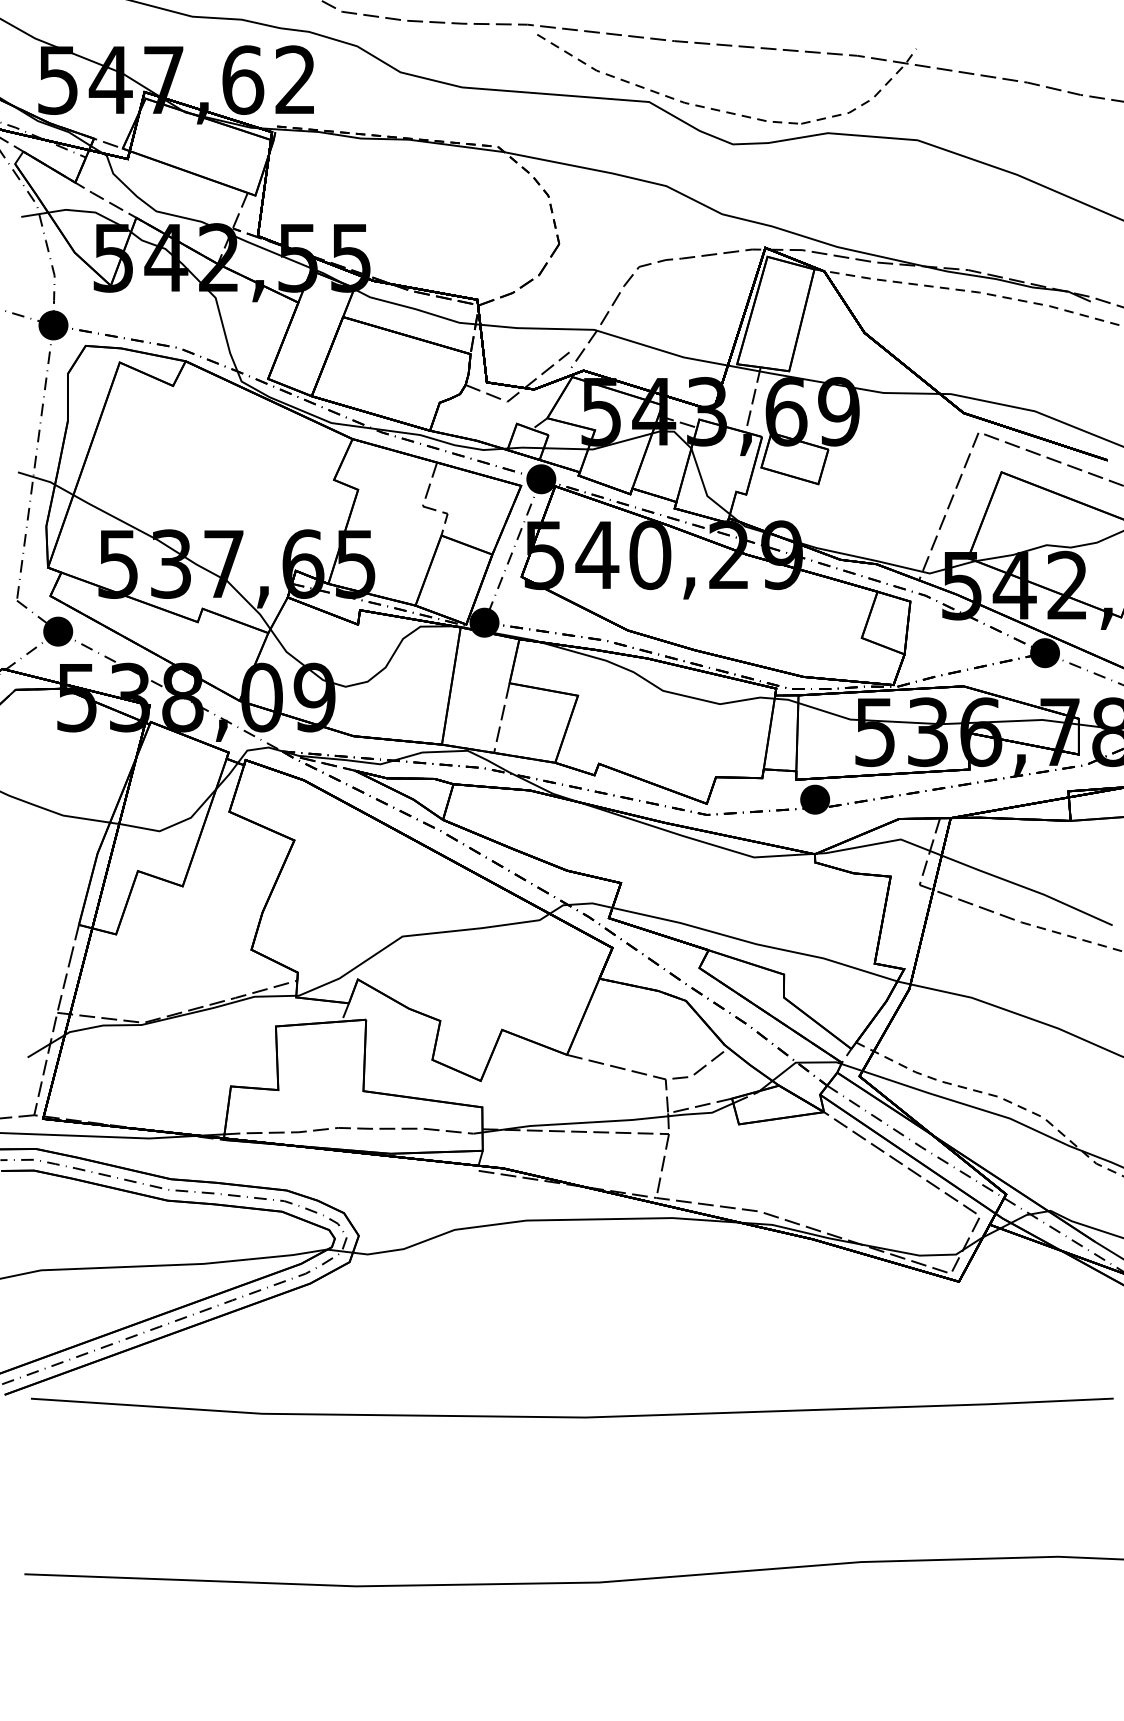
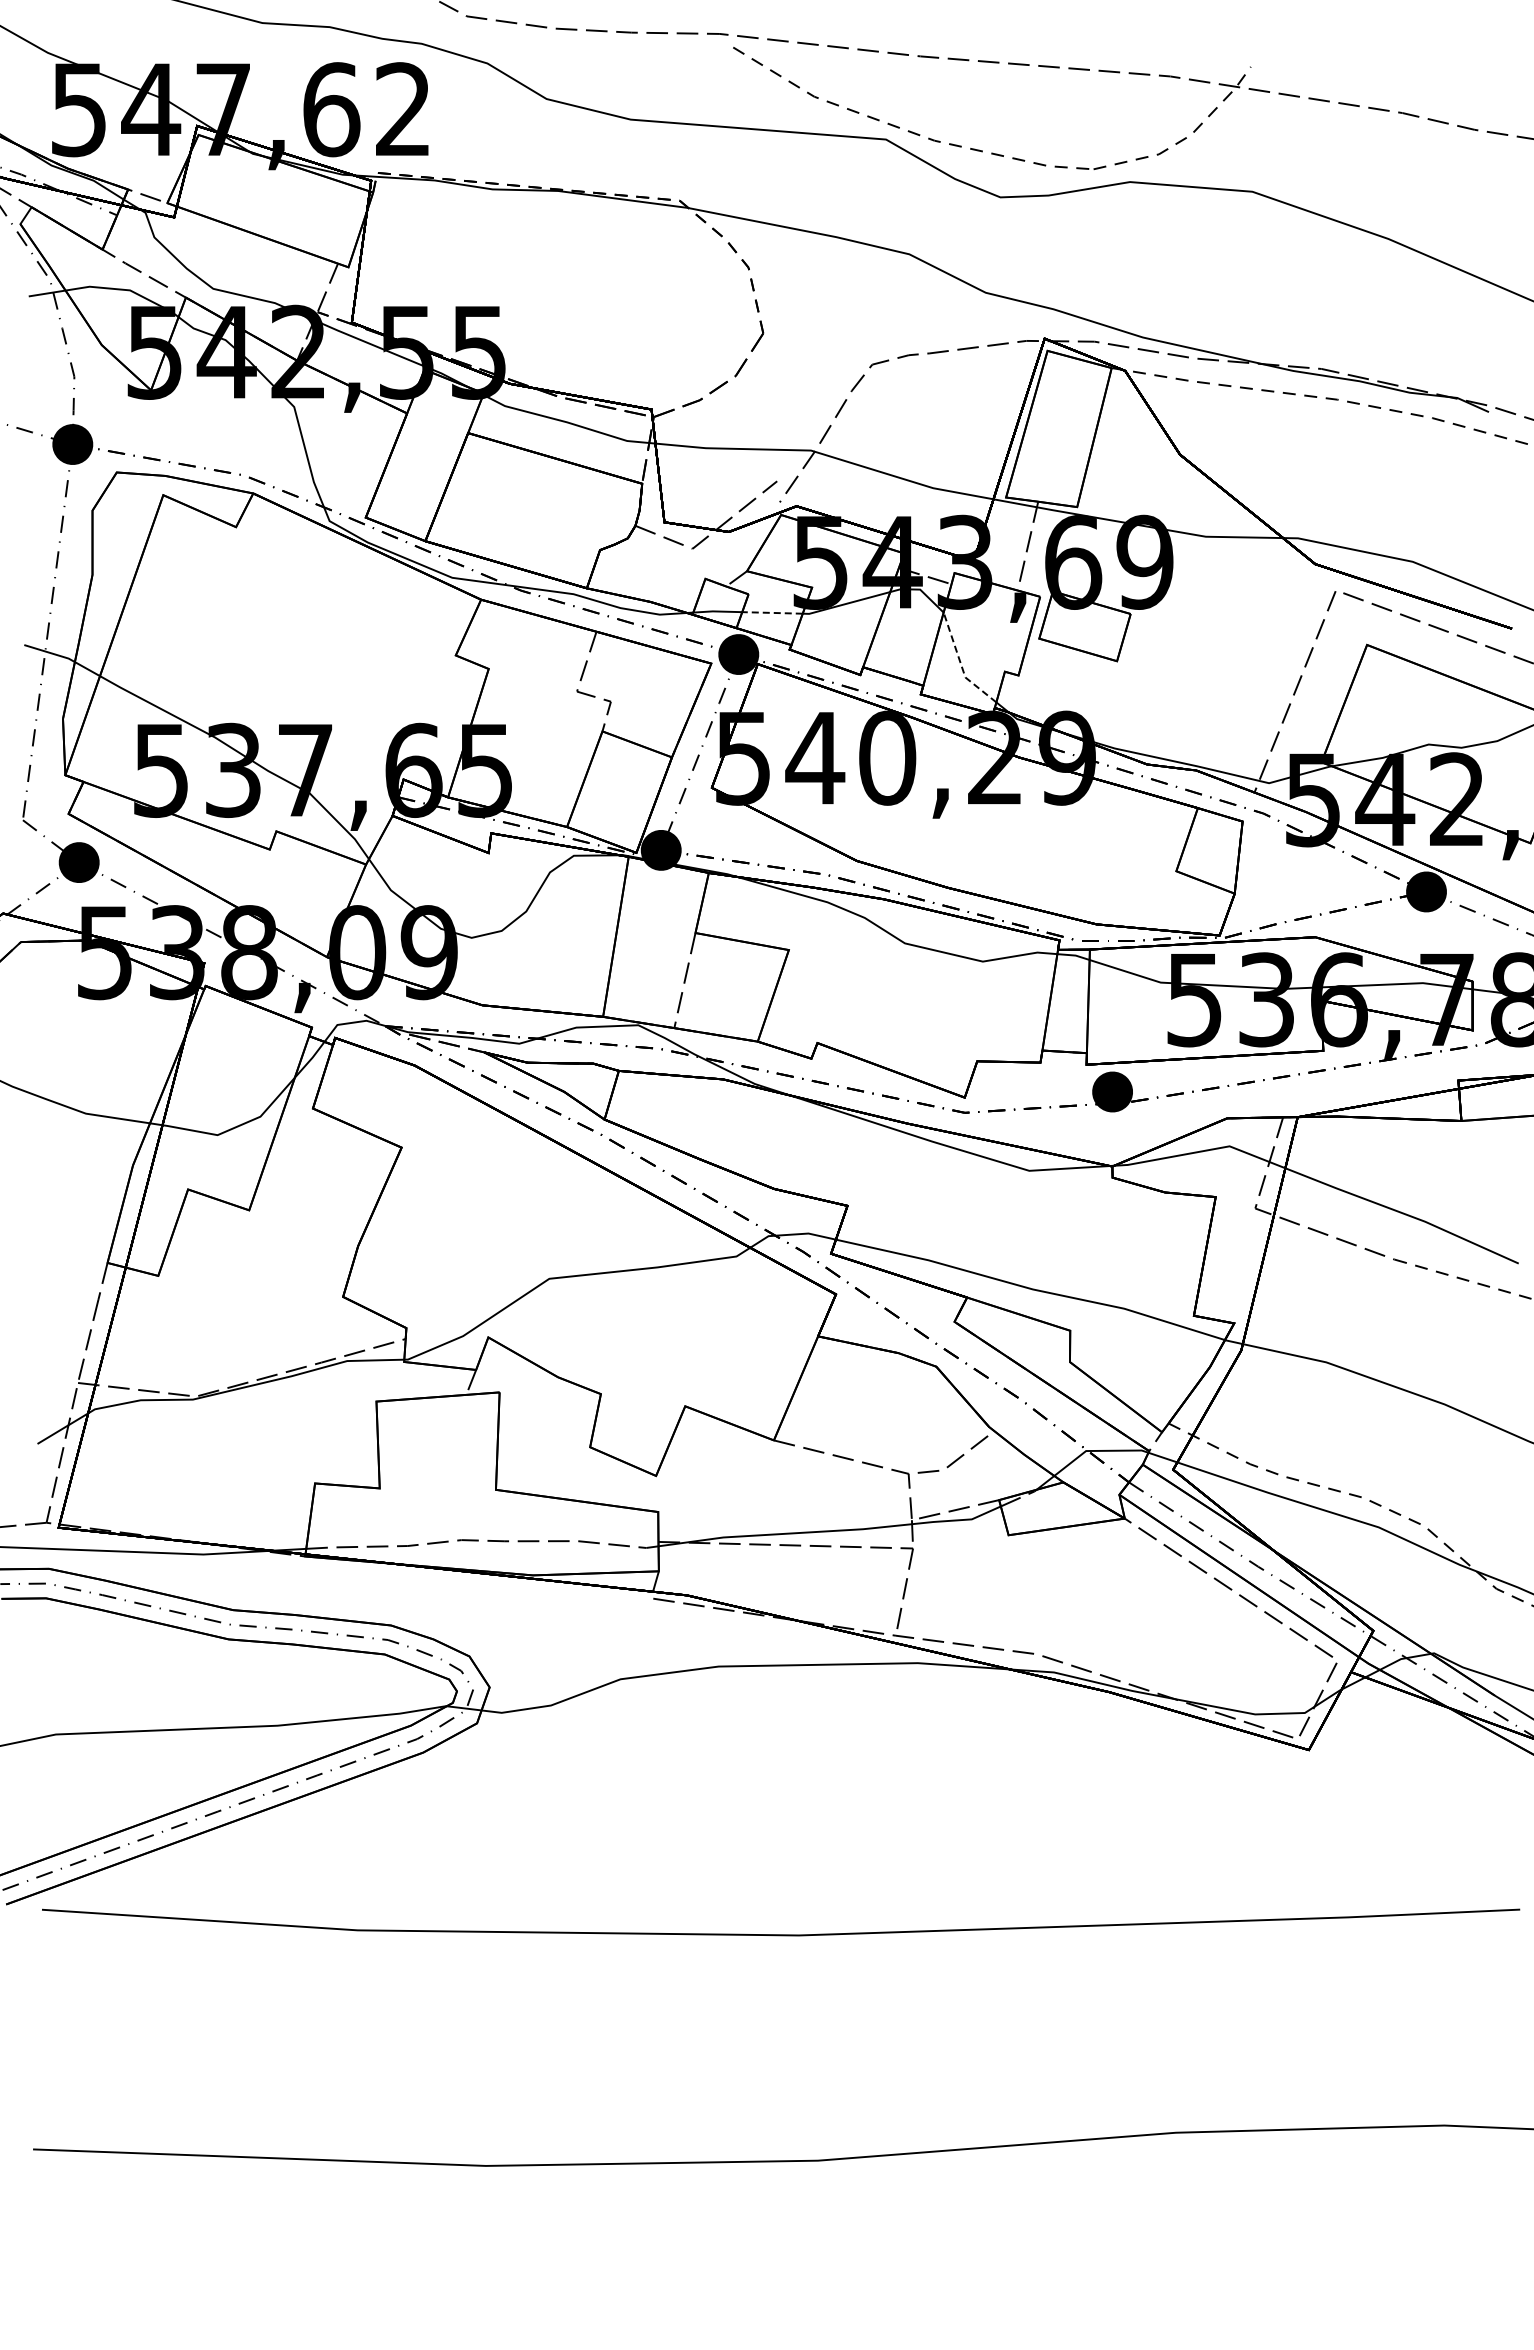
line: (566, 448) -> (772, 612), solid -> dashed
line: (704, 486) -> (961, 664), solid -> dashed

